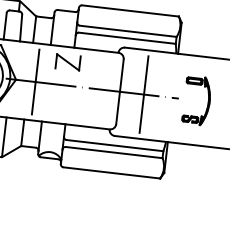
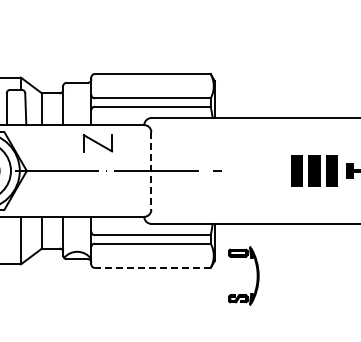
part: (67, 62) -> (97, 143), moved
line: (35, 81) -> (50, 170), removed
line: (120, 92) -> (151, 171), solid -> dashed
line: (144, 94) -> (180, 170), removed
part: (207, 101) -> (256, 275), moved
line: (111, 172) -> (152, 267), solid -> dashed

